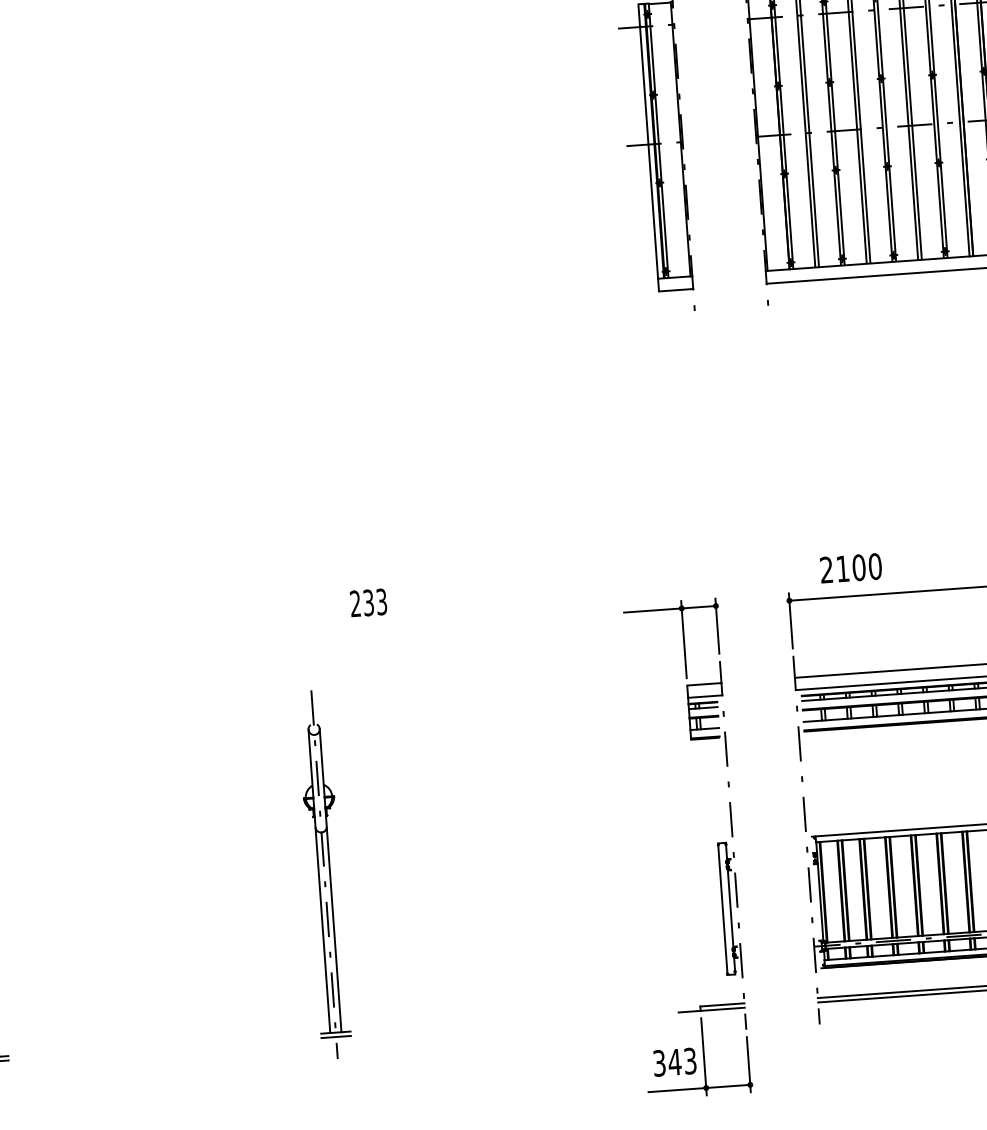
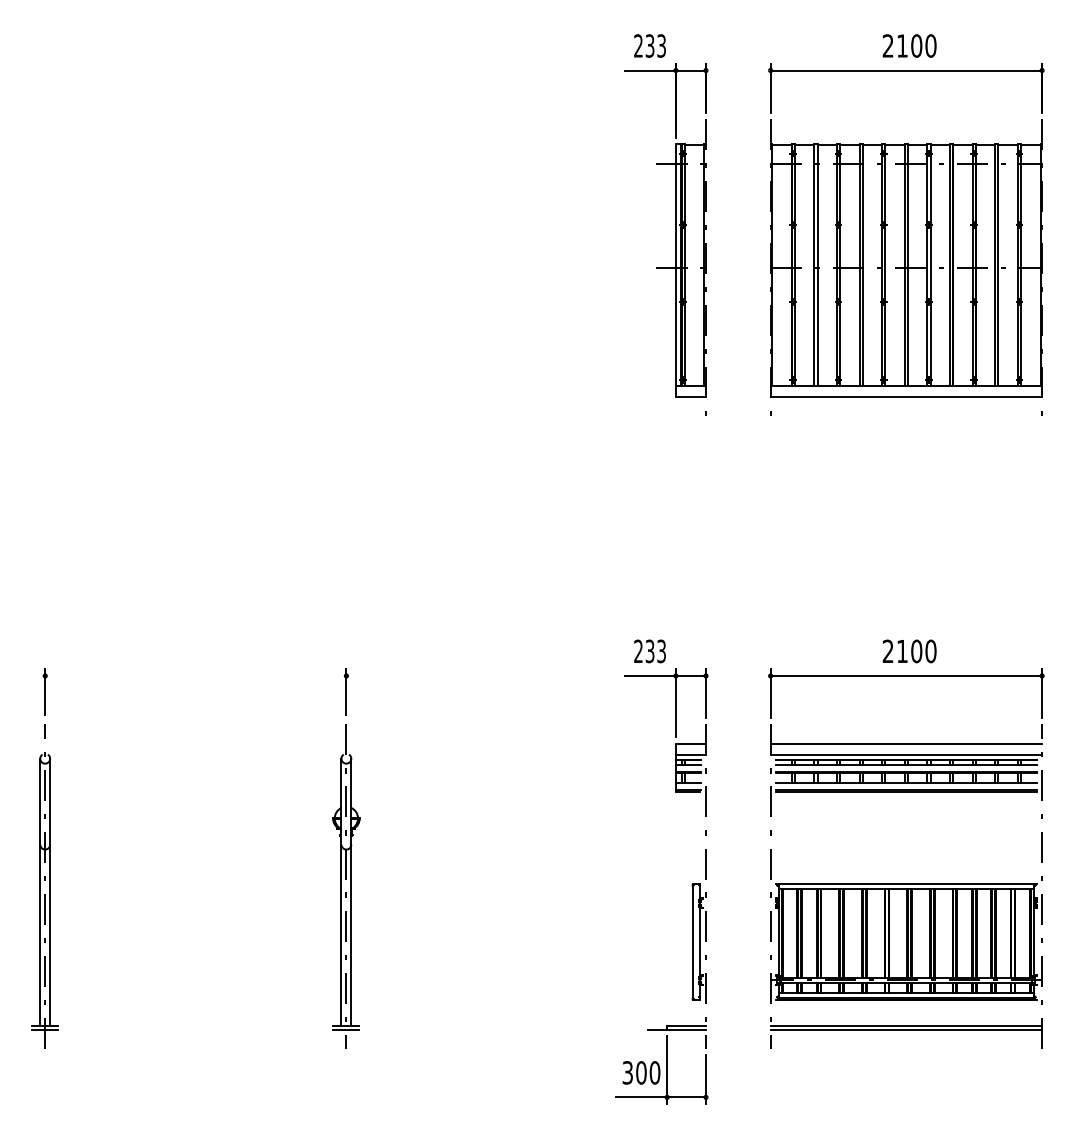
text: (850, 568) -> (909, 651), moved
text: (368, 603) -> (649, 651), moved
part: (308, 652) -> (346, 691), added
text: (681, 1061) -> (647, 1072), 343 -> 300

